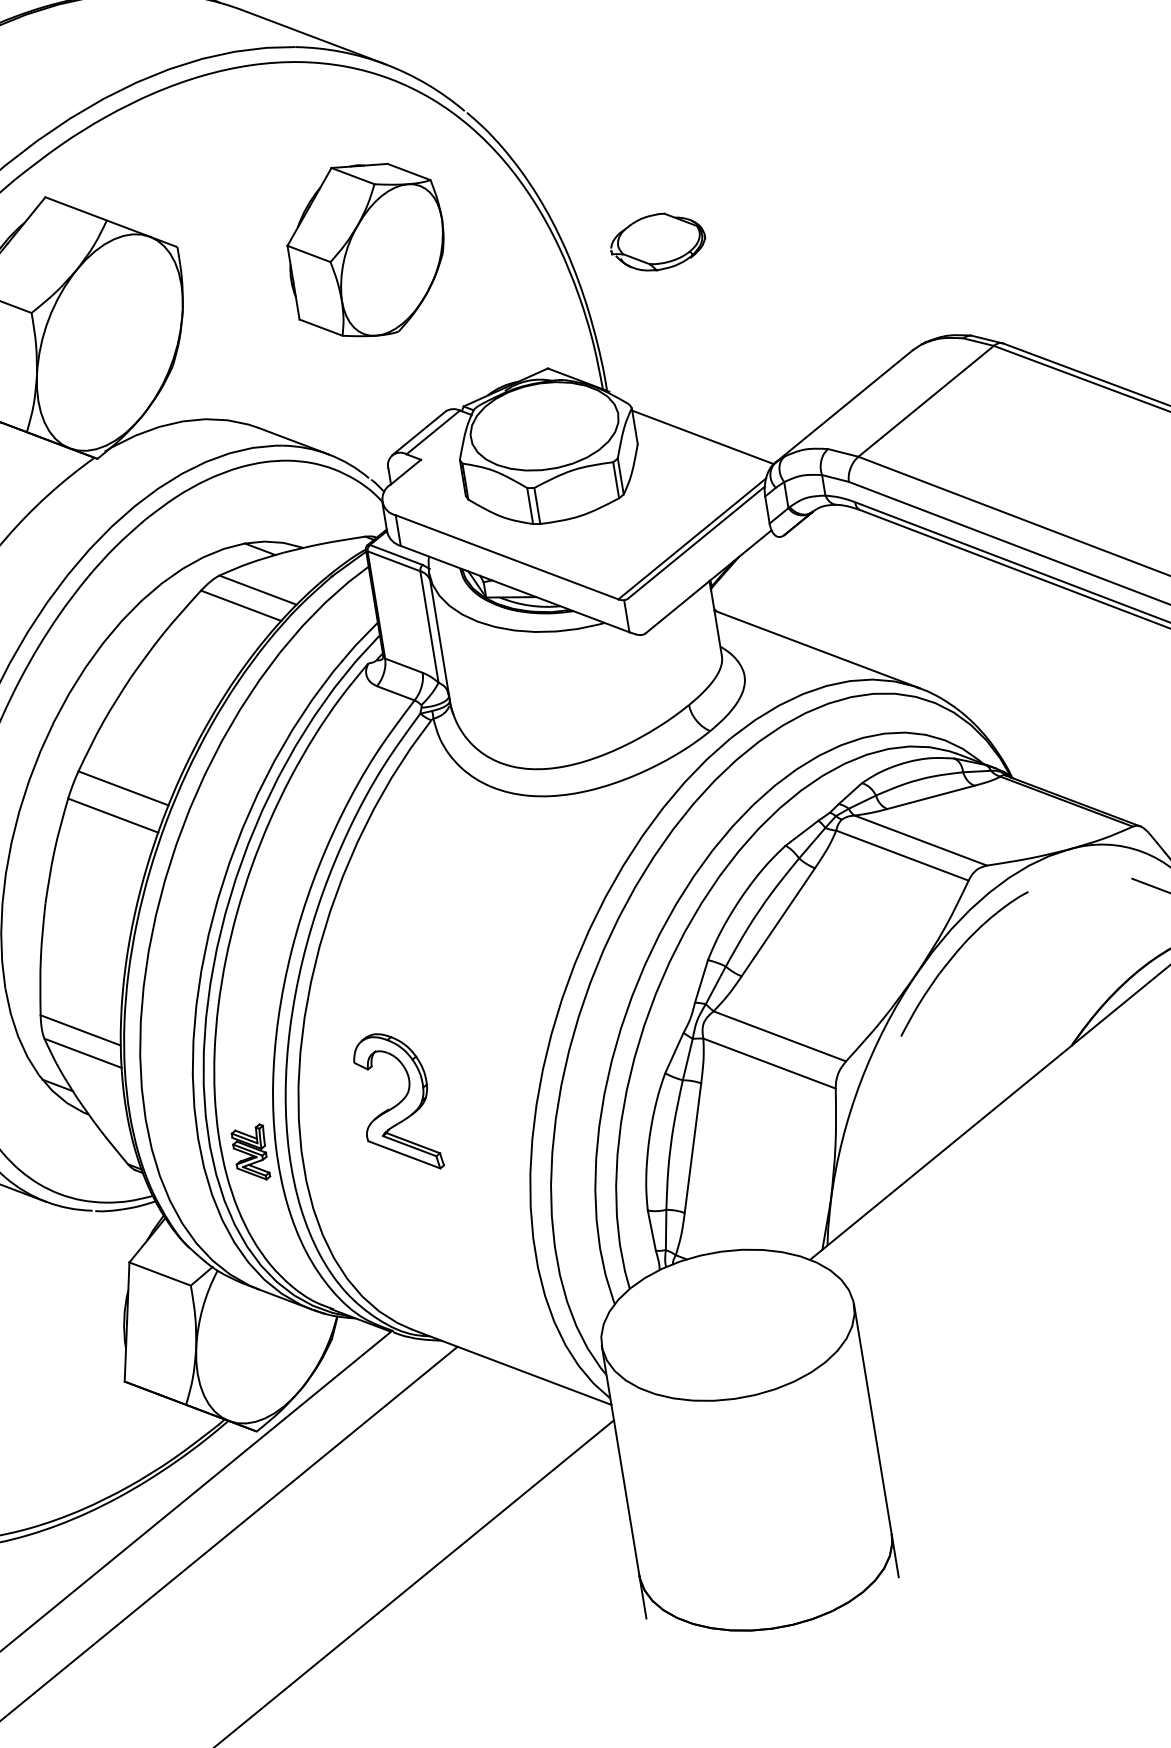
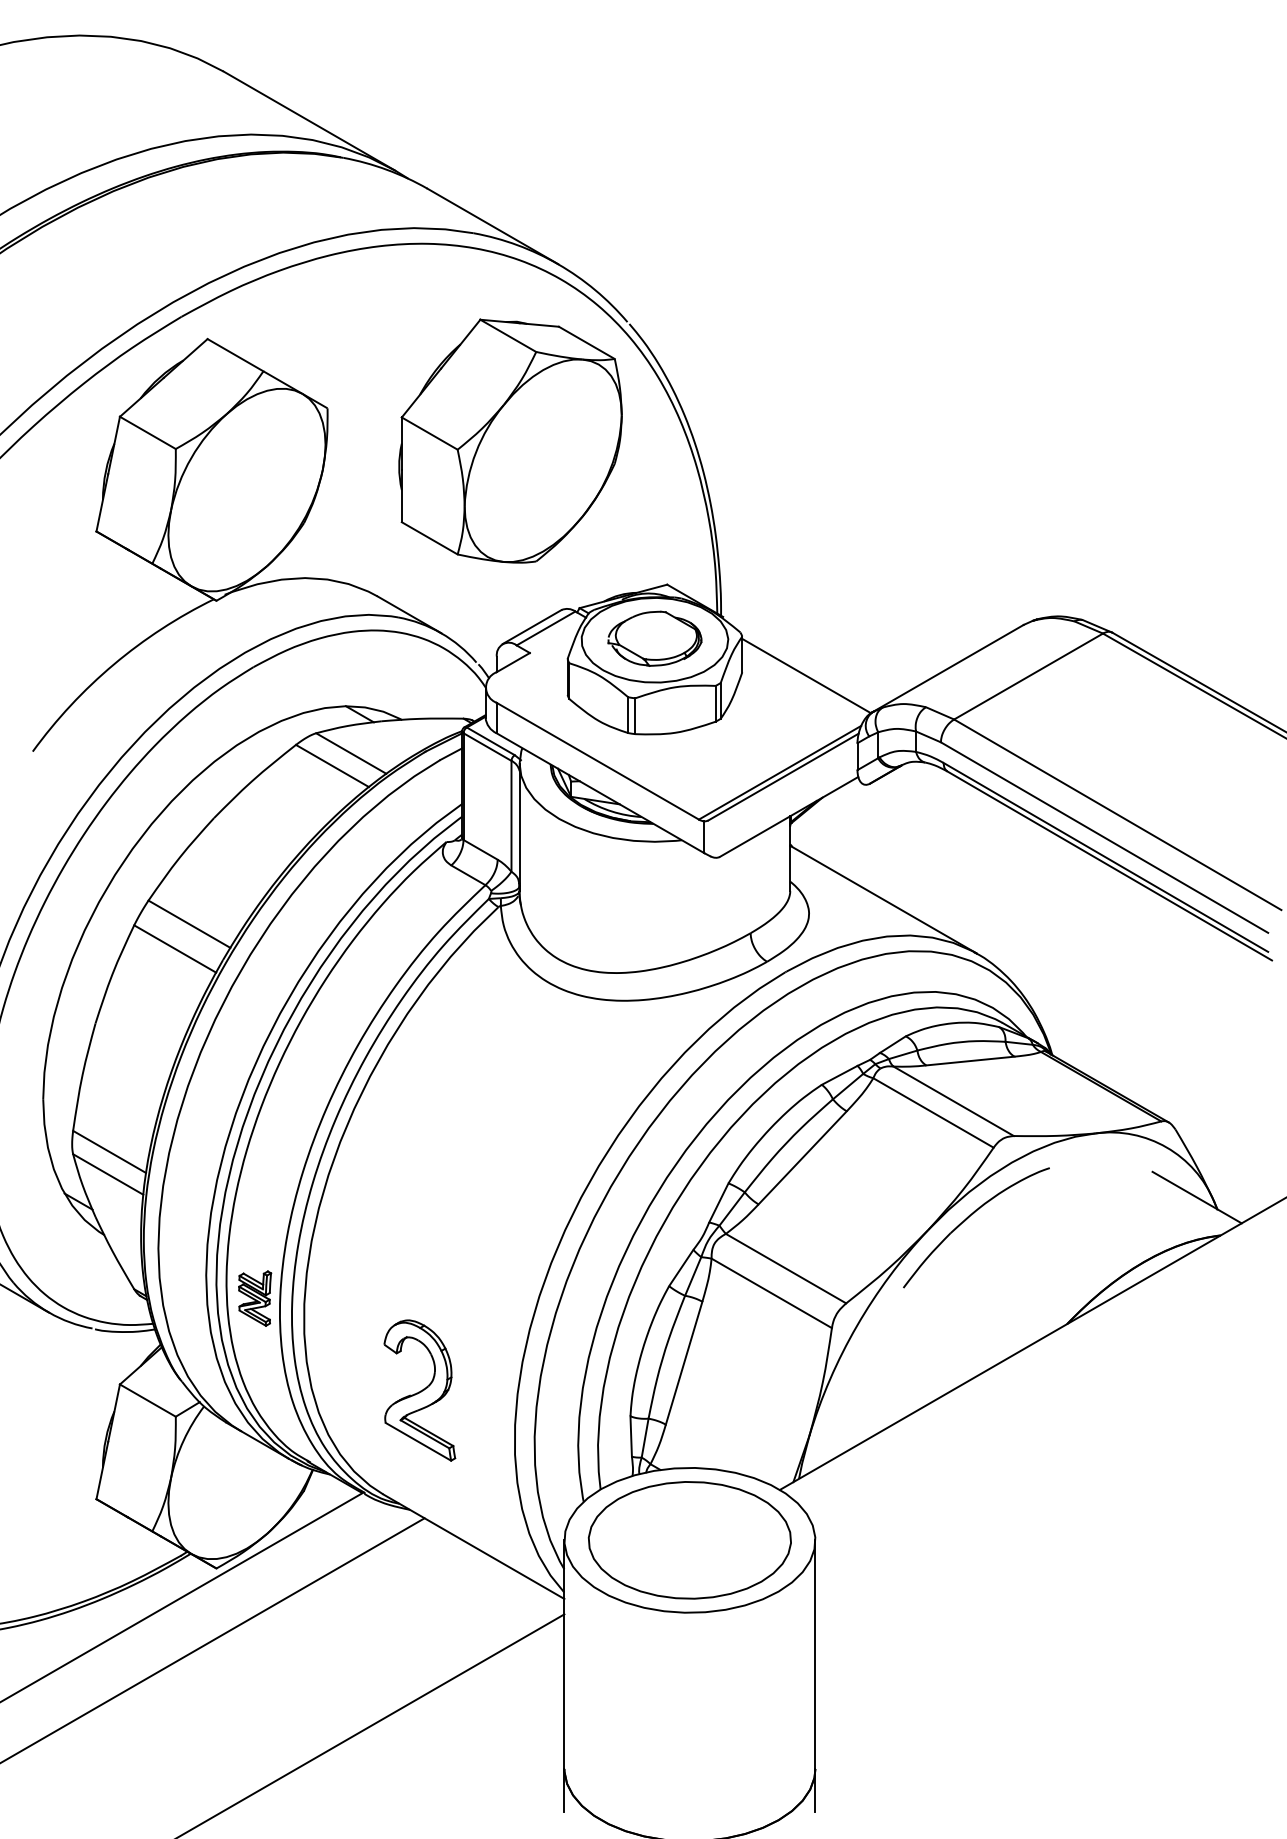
part: (657, 241) -> (654, 638), moved
part: (366, 249) -> (510, 440), size x1.43
part: (396, 1103) -> (419, 1390), moved
part: (727, 1325) -> (689, 1540), added

